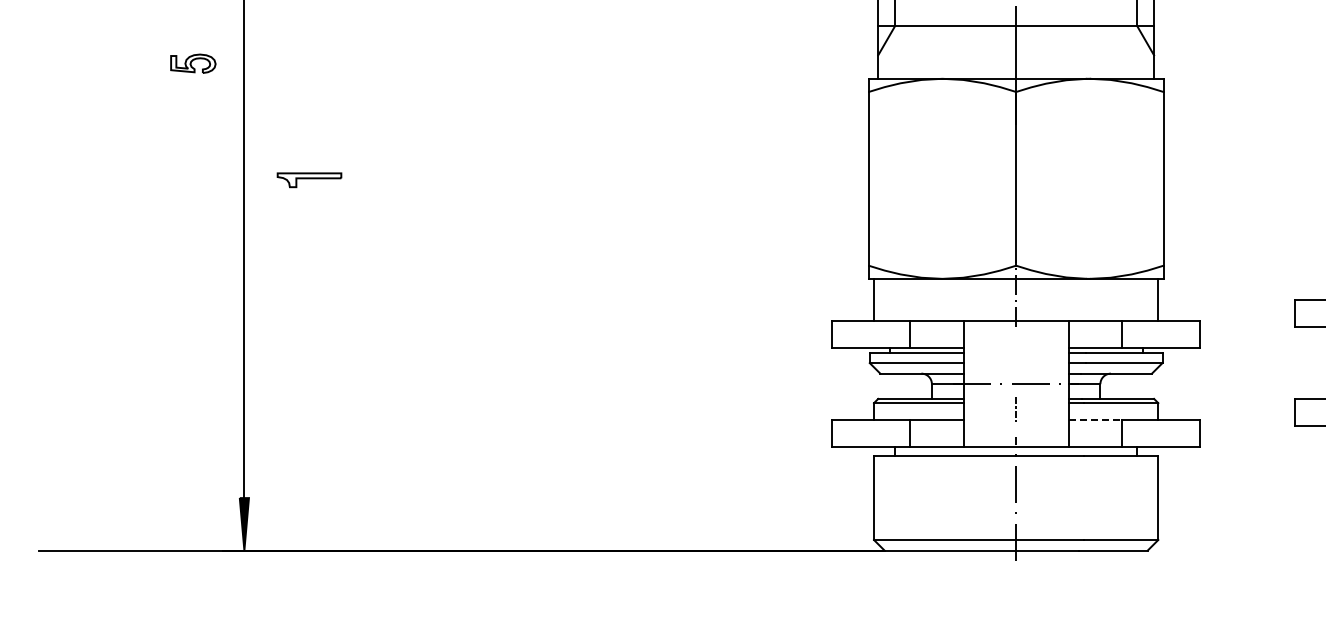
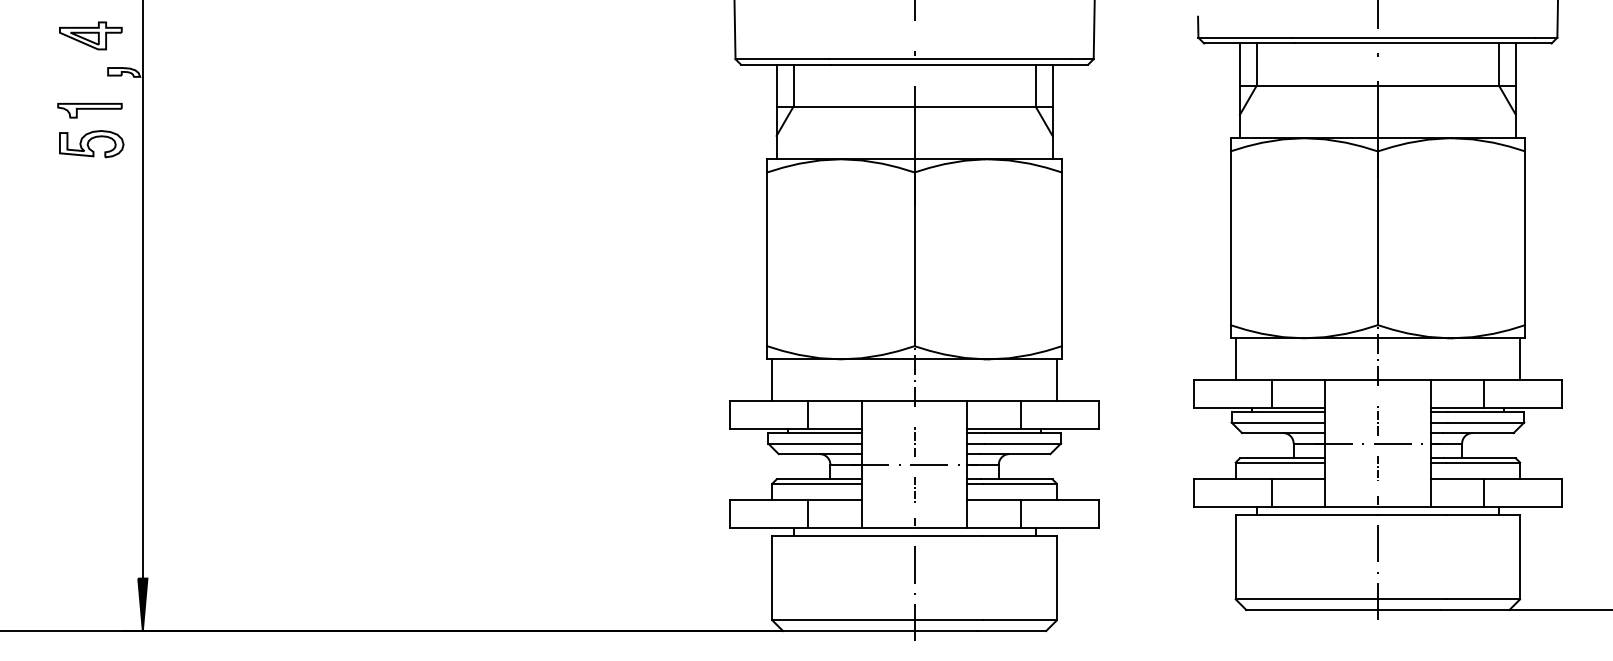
part: (193, 64) -> (91, 144), size x1.43
part: (309, 180) -> (89, 110), moved
line: (1016, 361) -> (914, 441), added
line: (1096, 420) -> (994, 500), dashed -> solid

